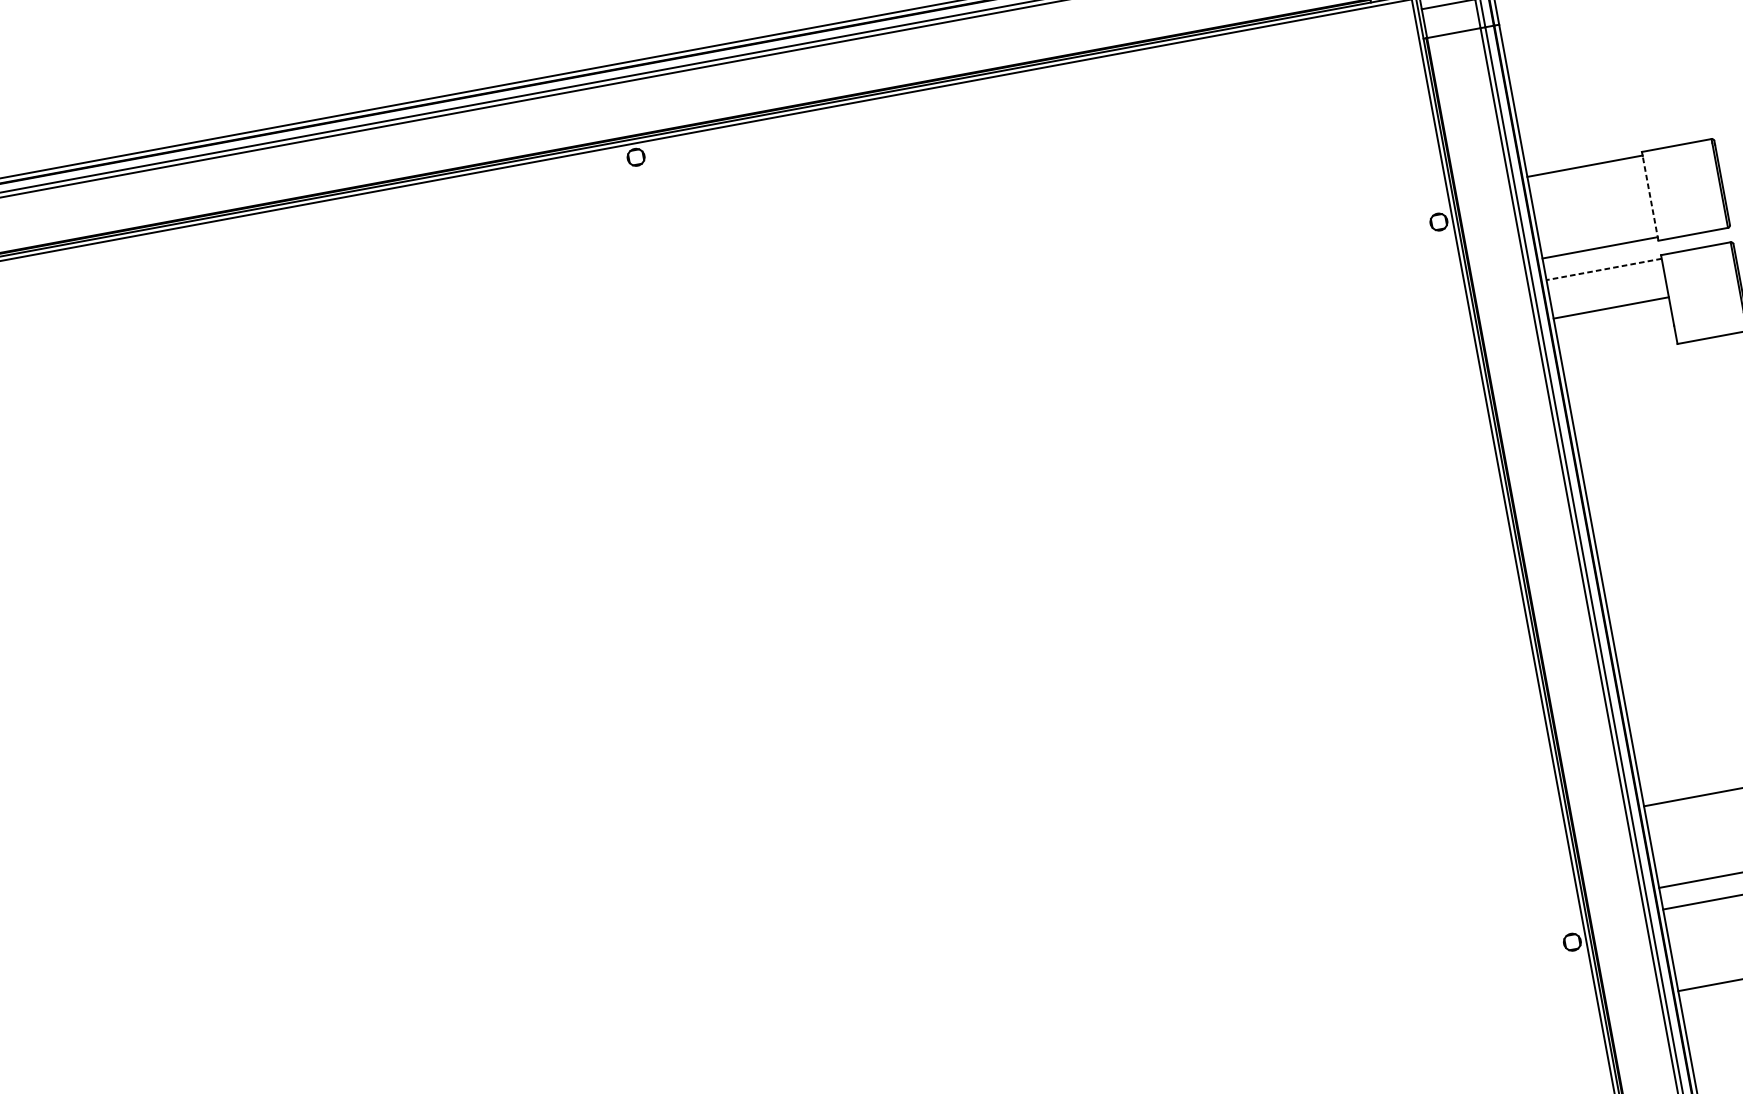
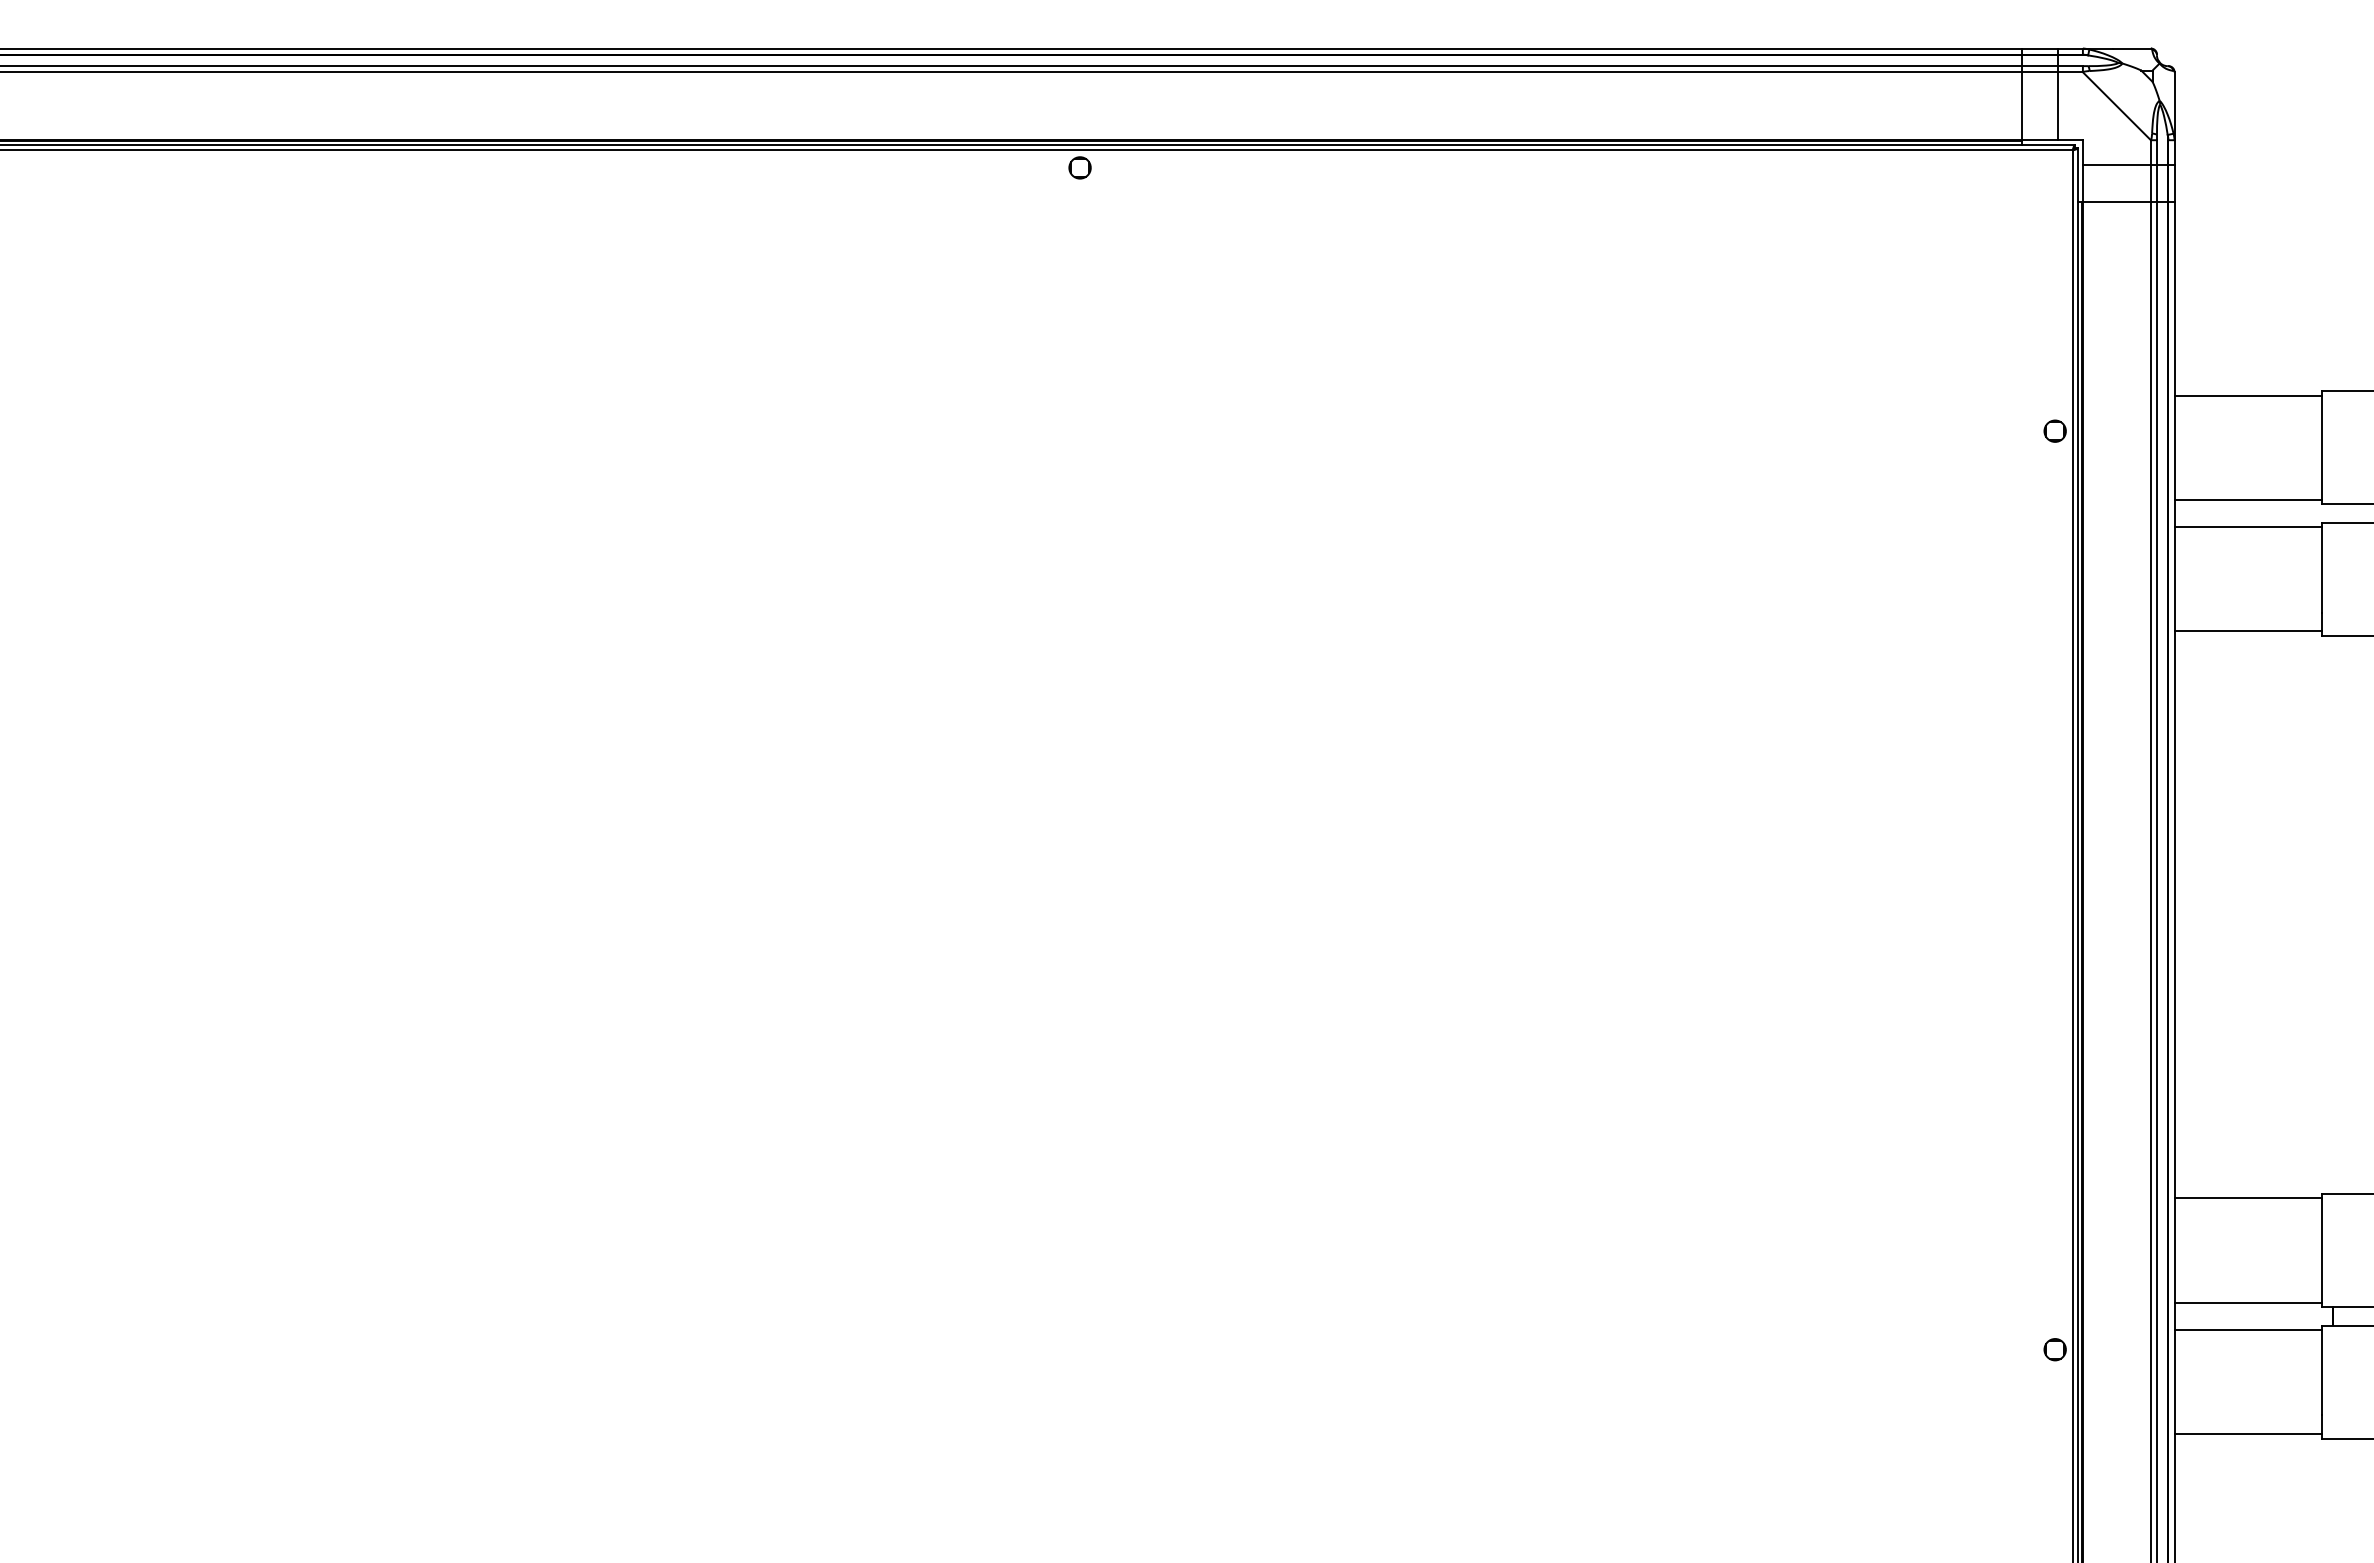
line: (1650, 197) -> (2321, 449), dashed -> solid
line: (1603, 269) -> (2247, 527), dashed -> solid
line: (1610, 308) -> (2247, 631), moved

